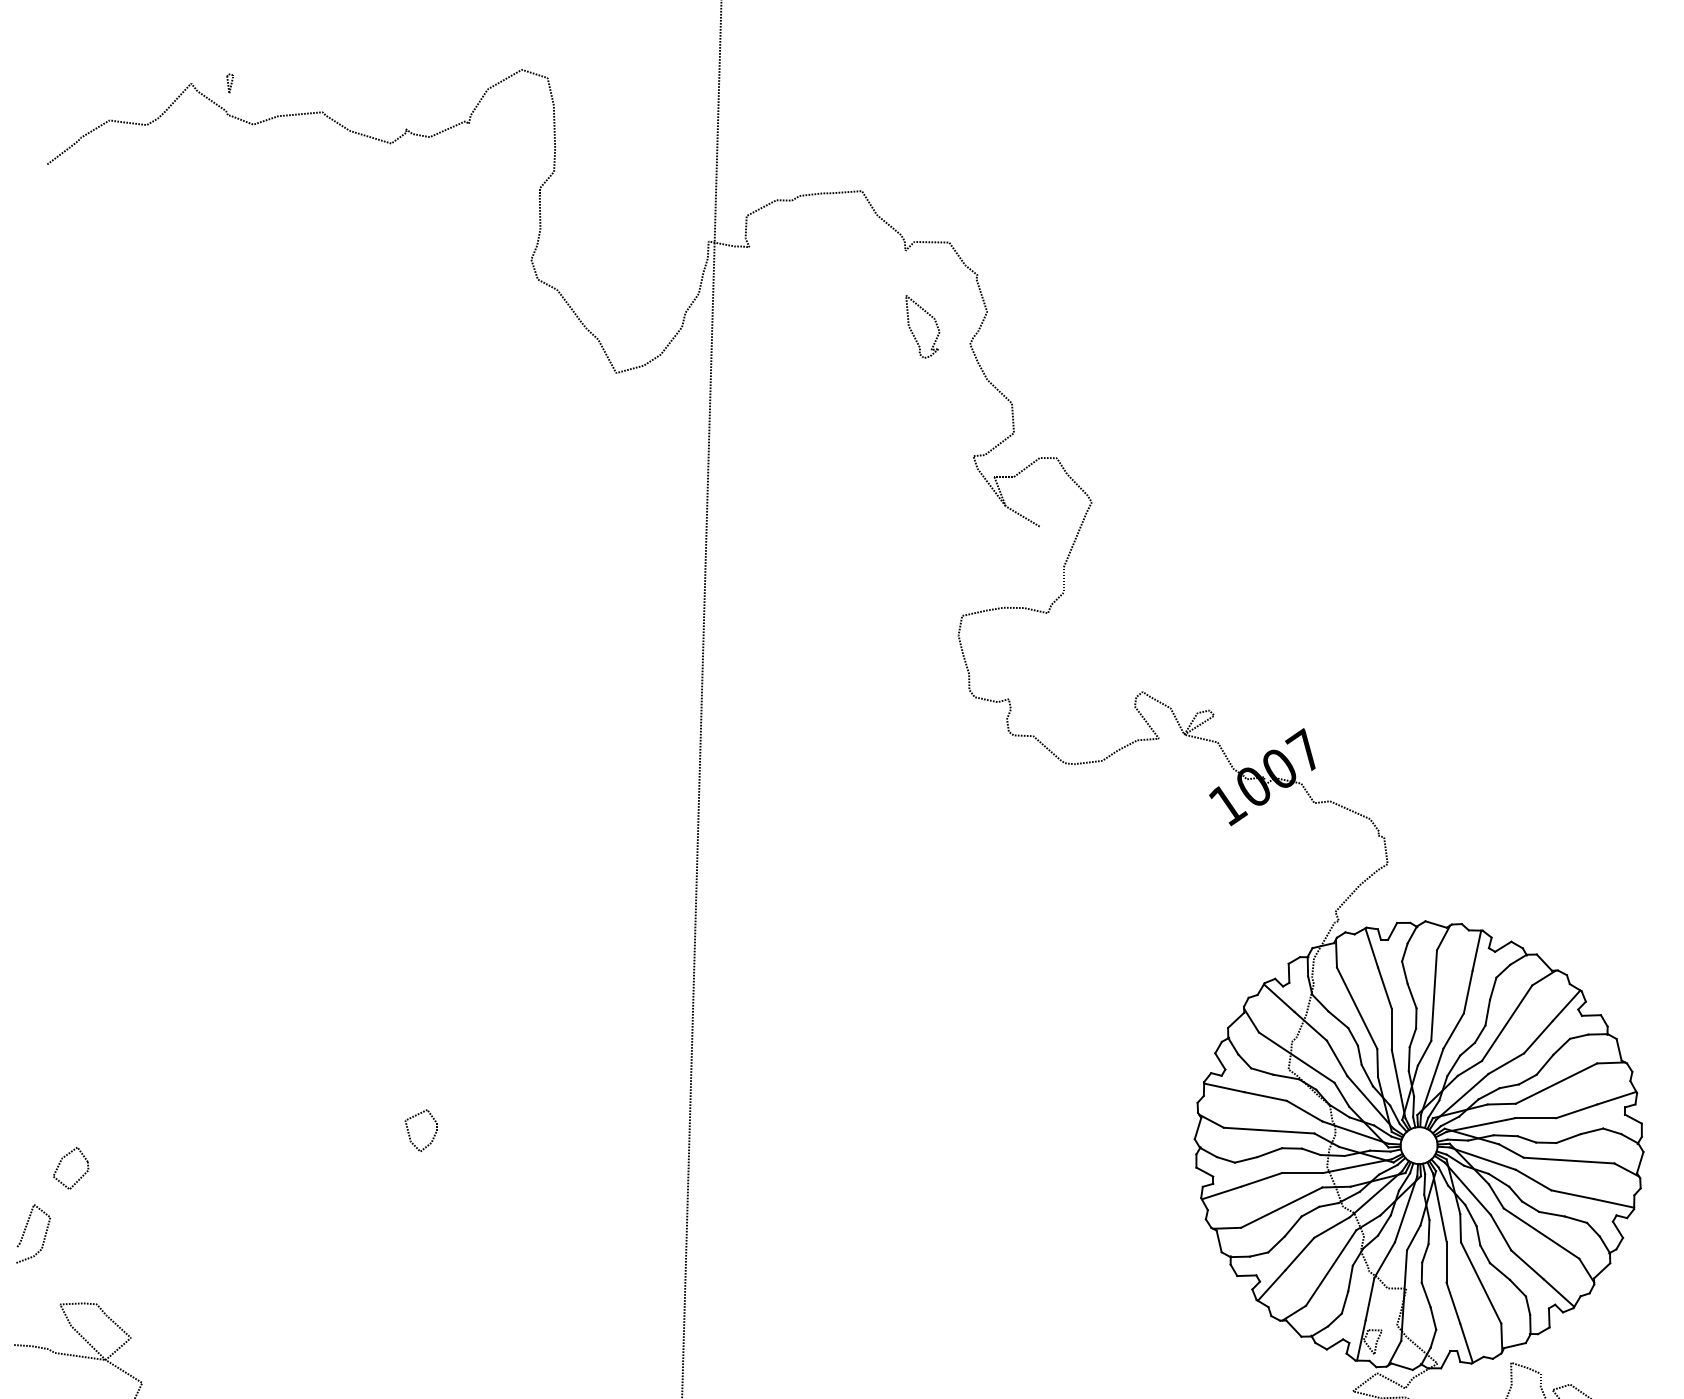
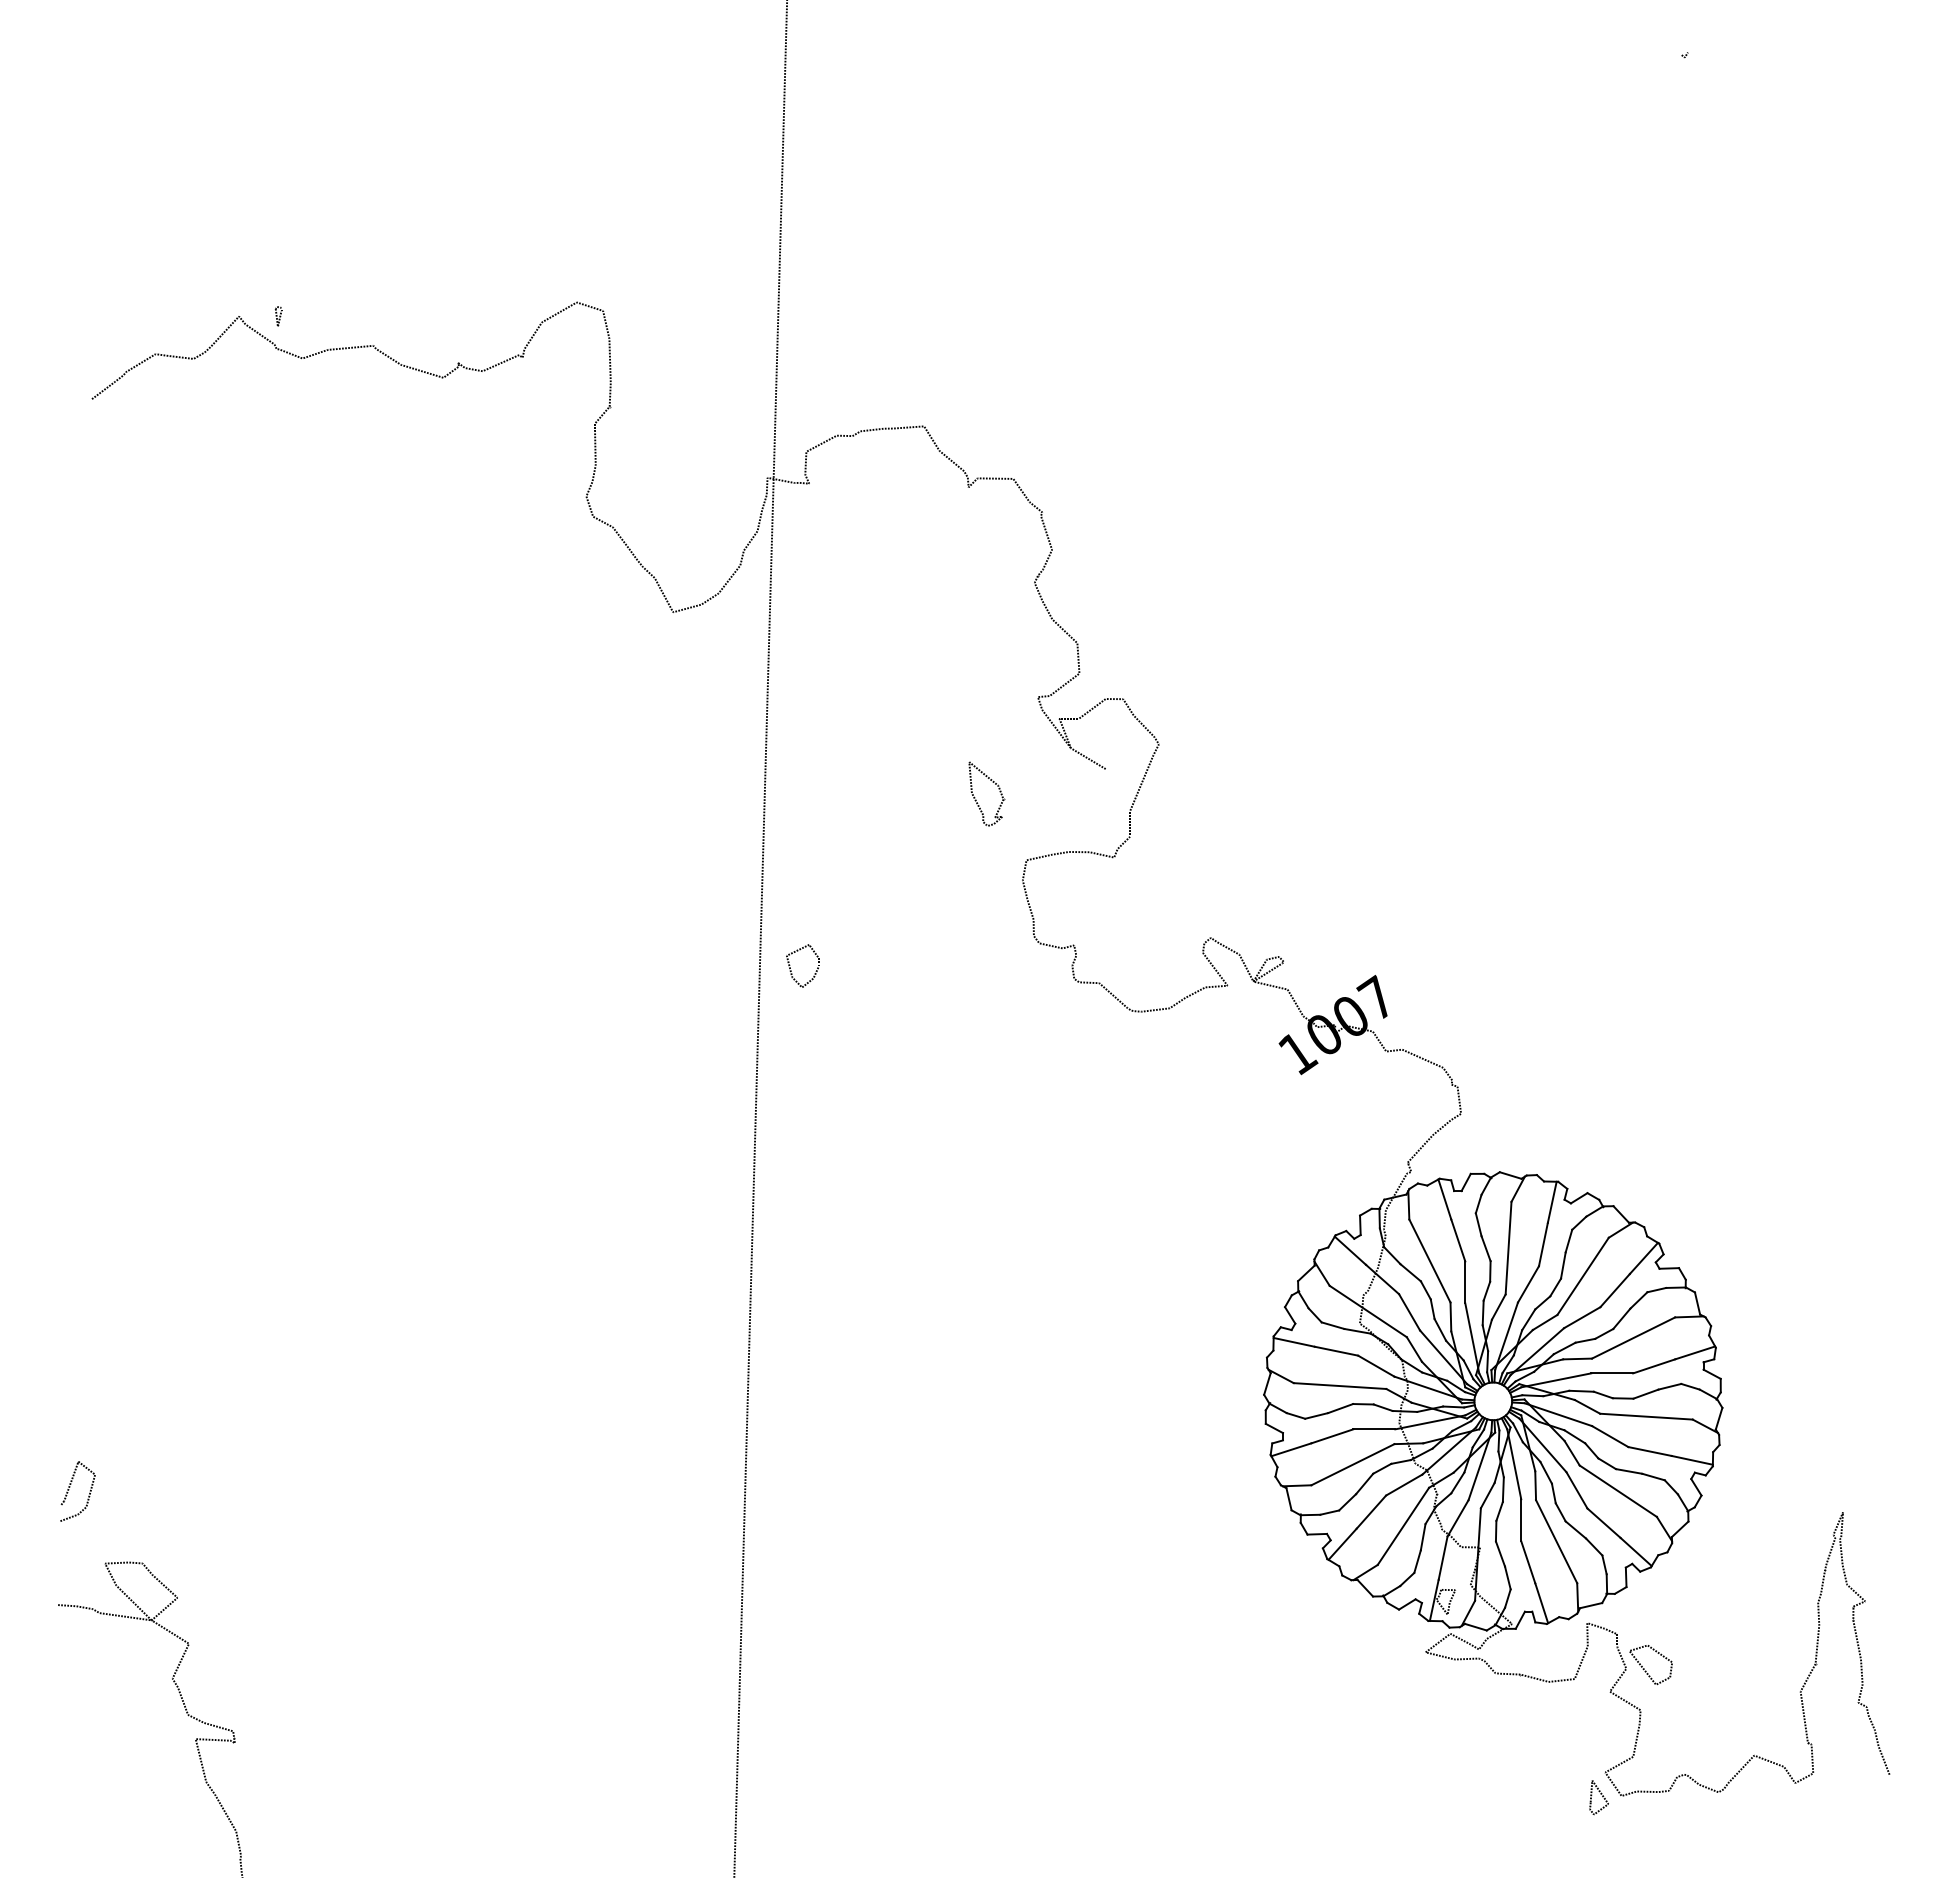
part: (913, 332) -> (976, 799), moved
part: (409, 1130) -> (790, 965), moved
part: (61, 1162) -> (106, 1418), removed

